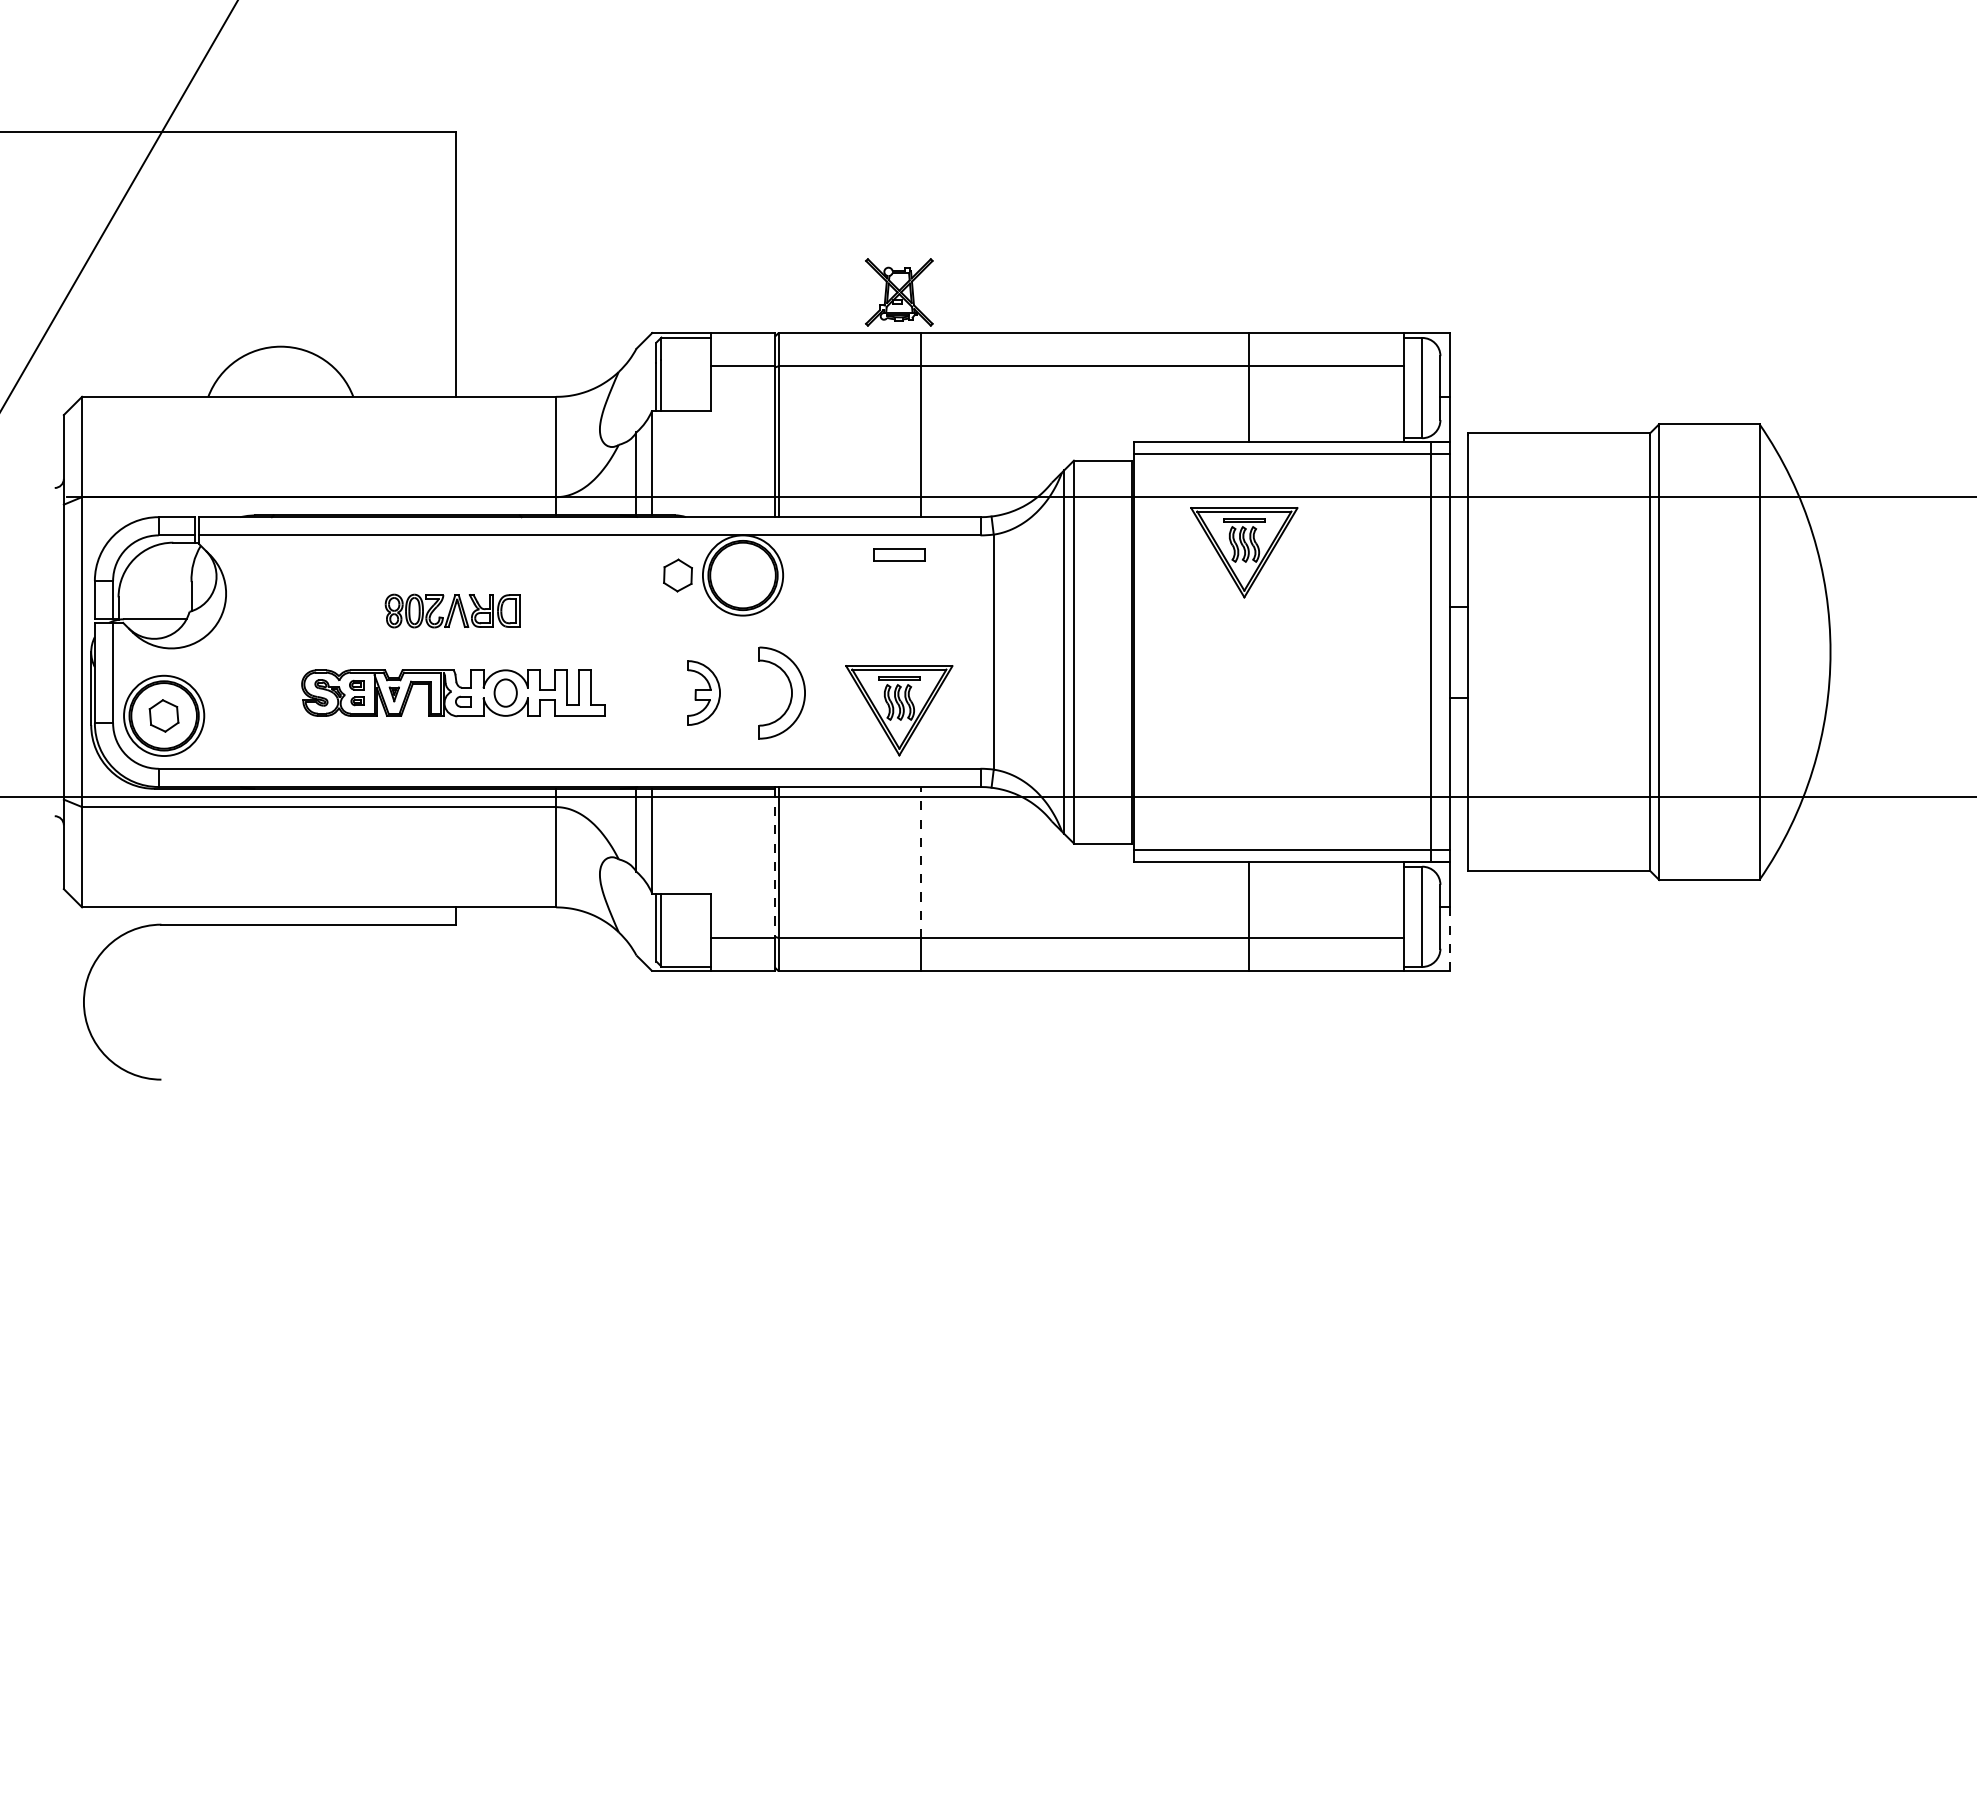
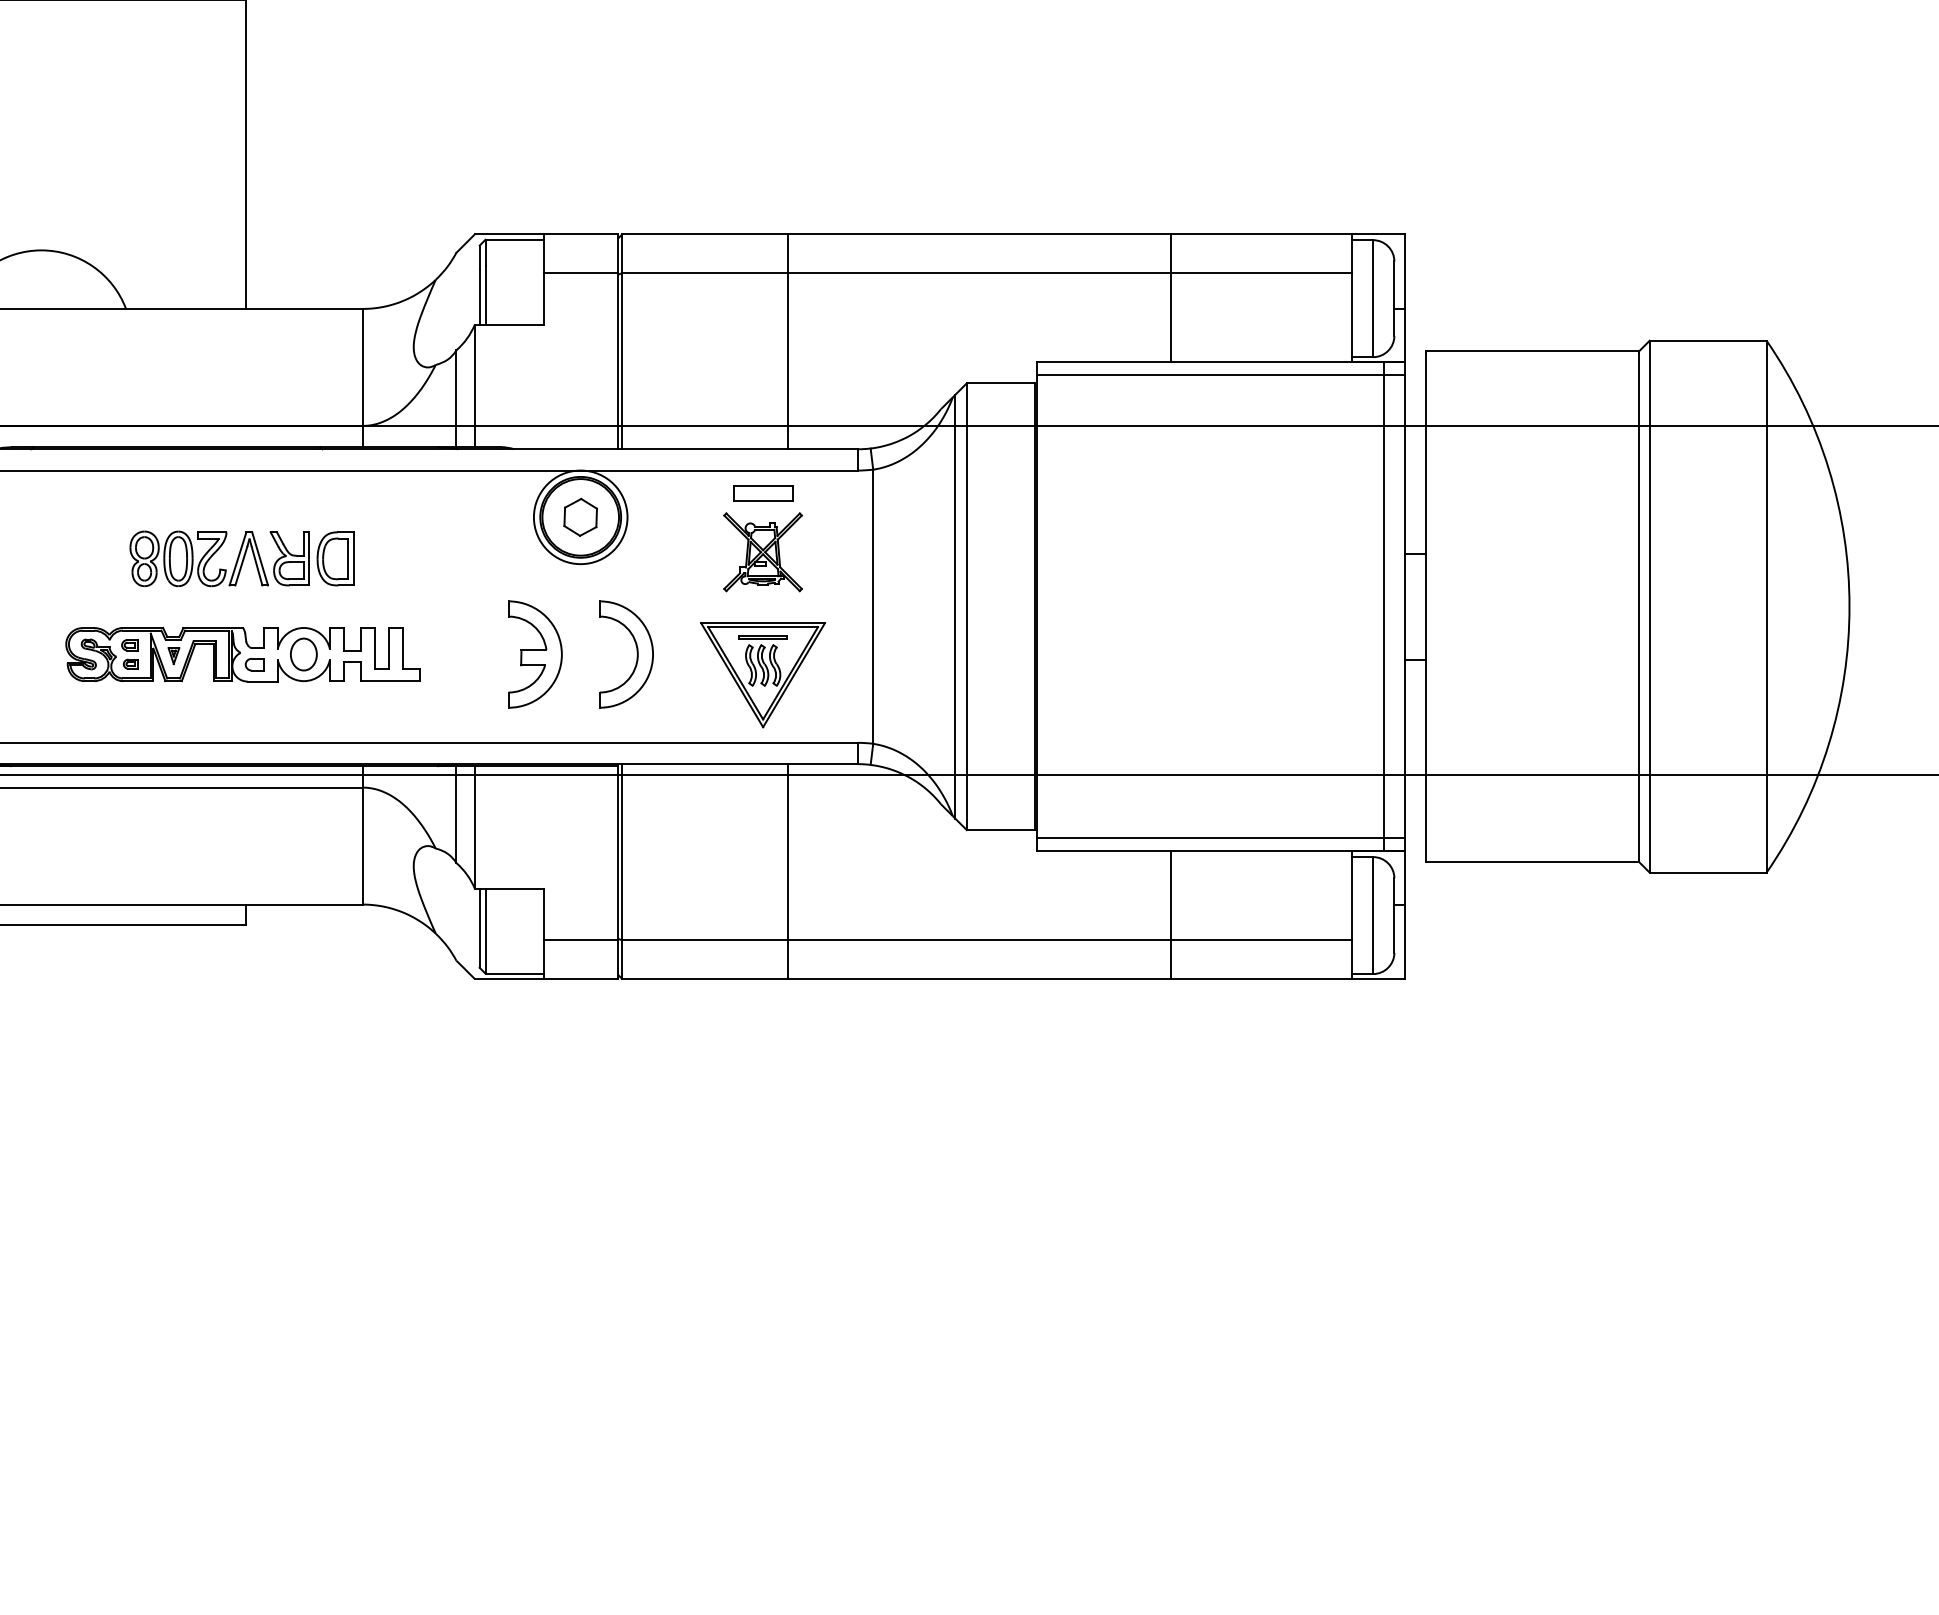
part: (899, 292) -> (763, 552), moved
part: (1244, 552) -> (1165, 490), removed
part: (677, 575) -> (580, 517), moved
part: (452, 610) -> (241, 558), size x1.43
part: (703, 692) -> (534, 653), size x1.43
line: (920, 862) -> (787, 852), dashed -> solid
line: (774, 863) -> (617, 853), dashed -> solid
line: (1449, 939) -> (1404, 942), dashed -> solid

